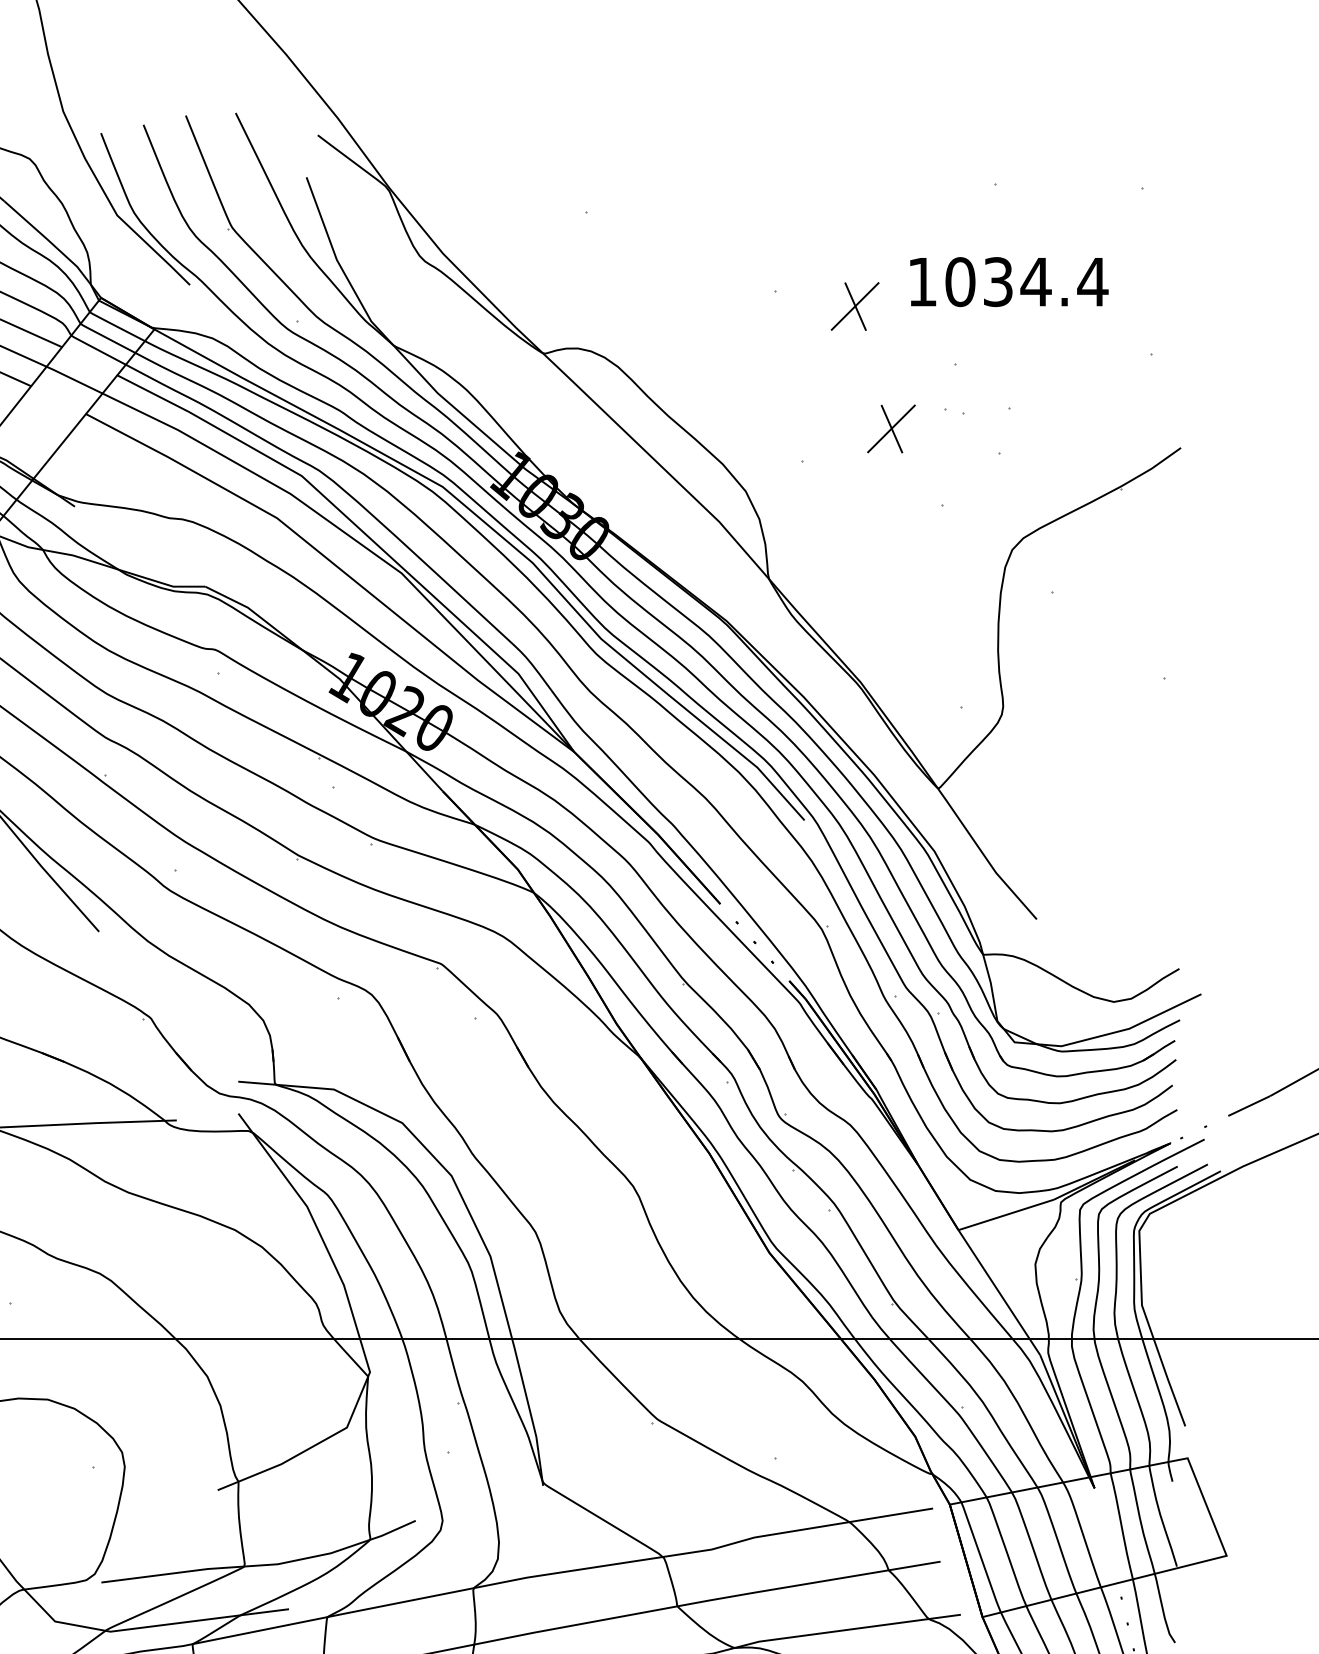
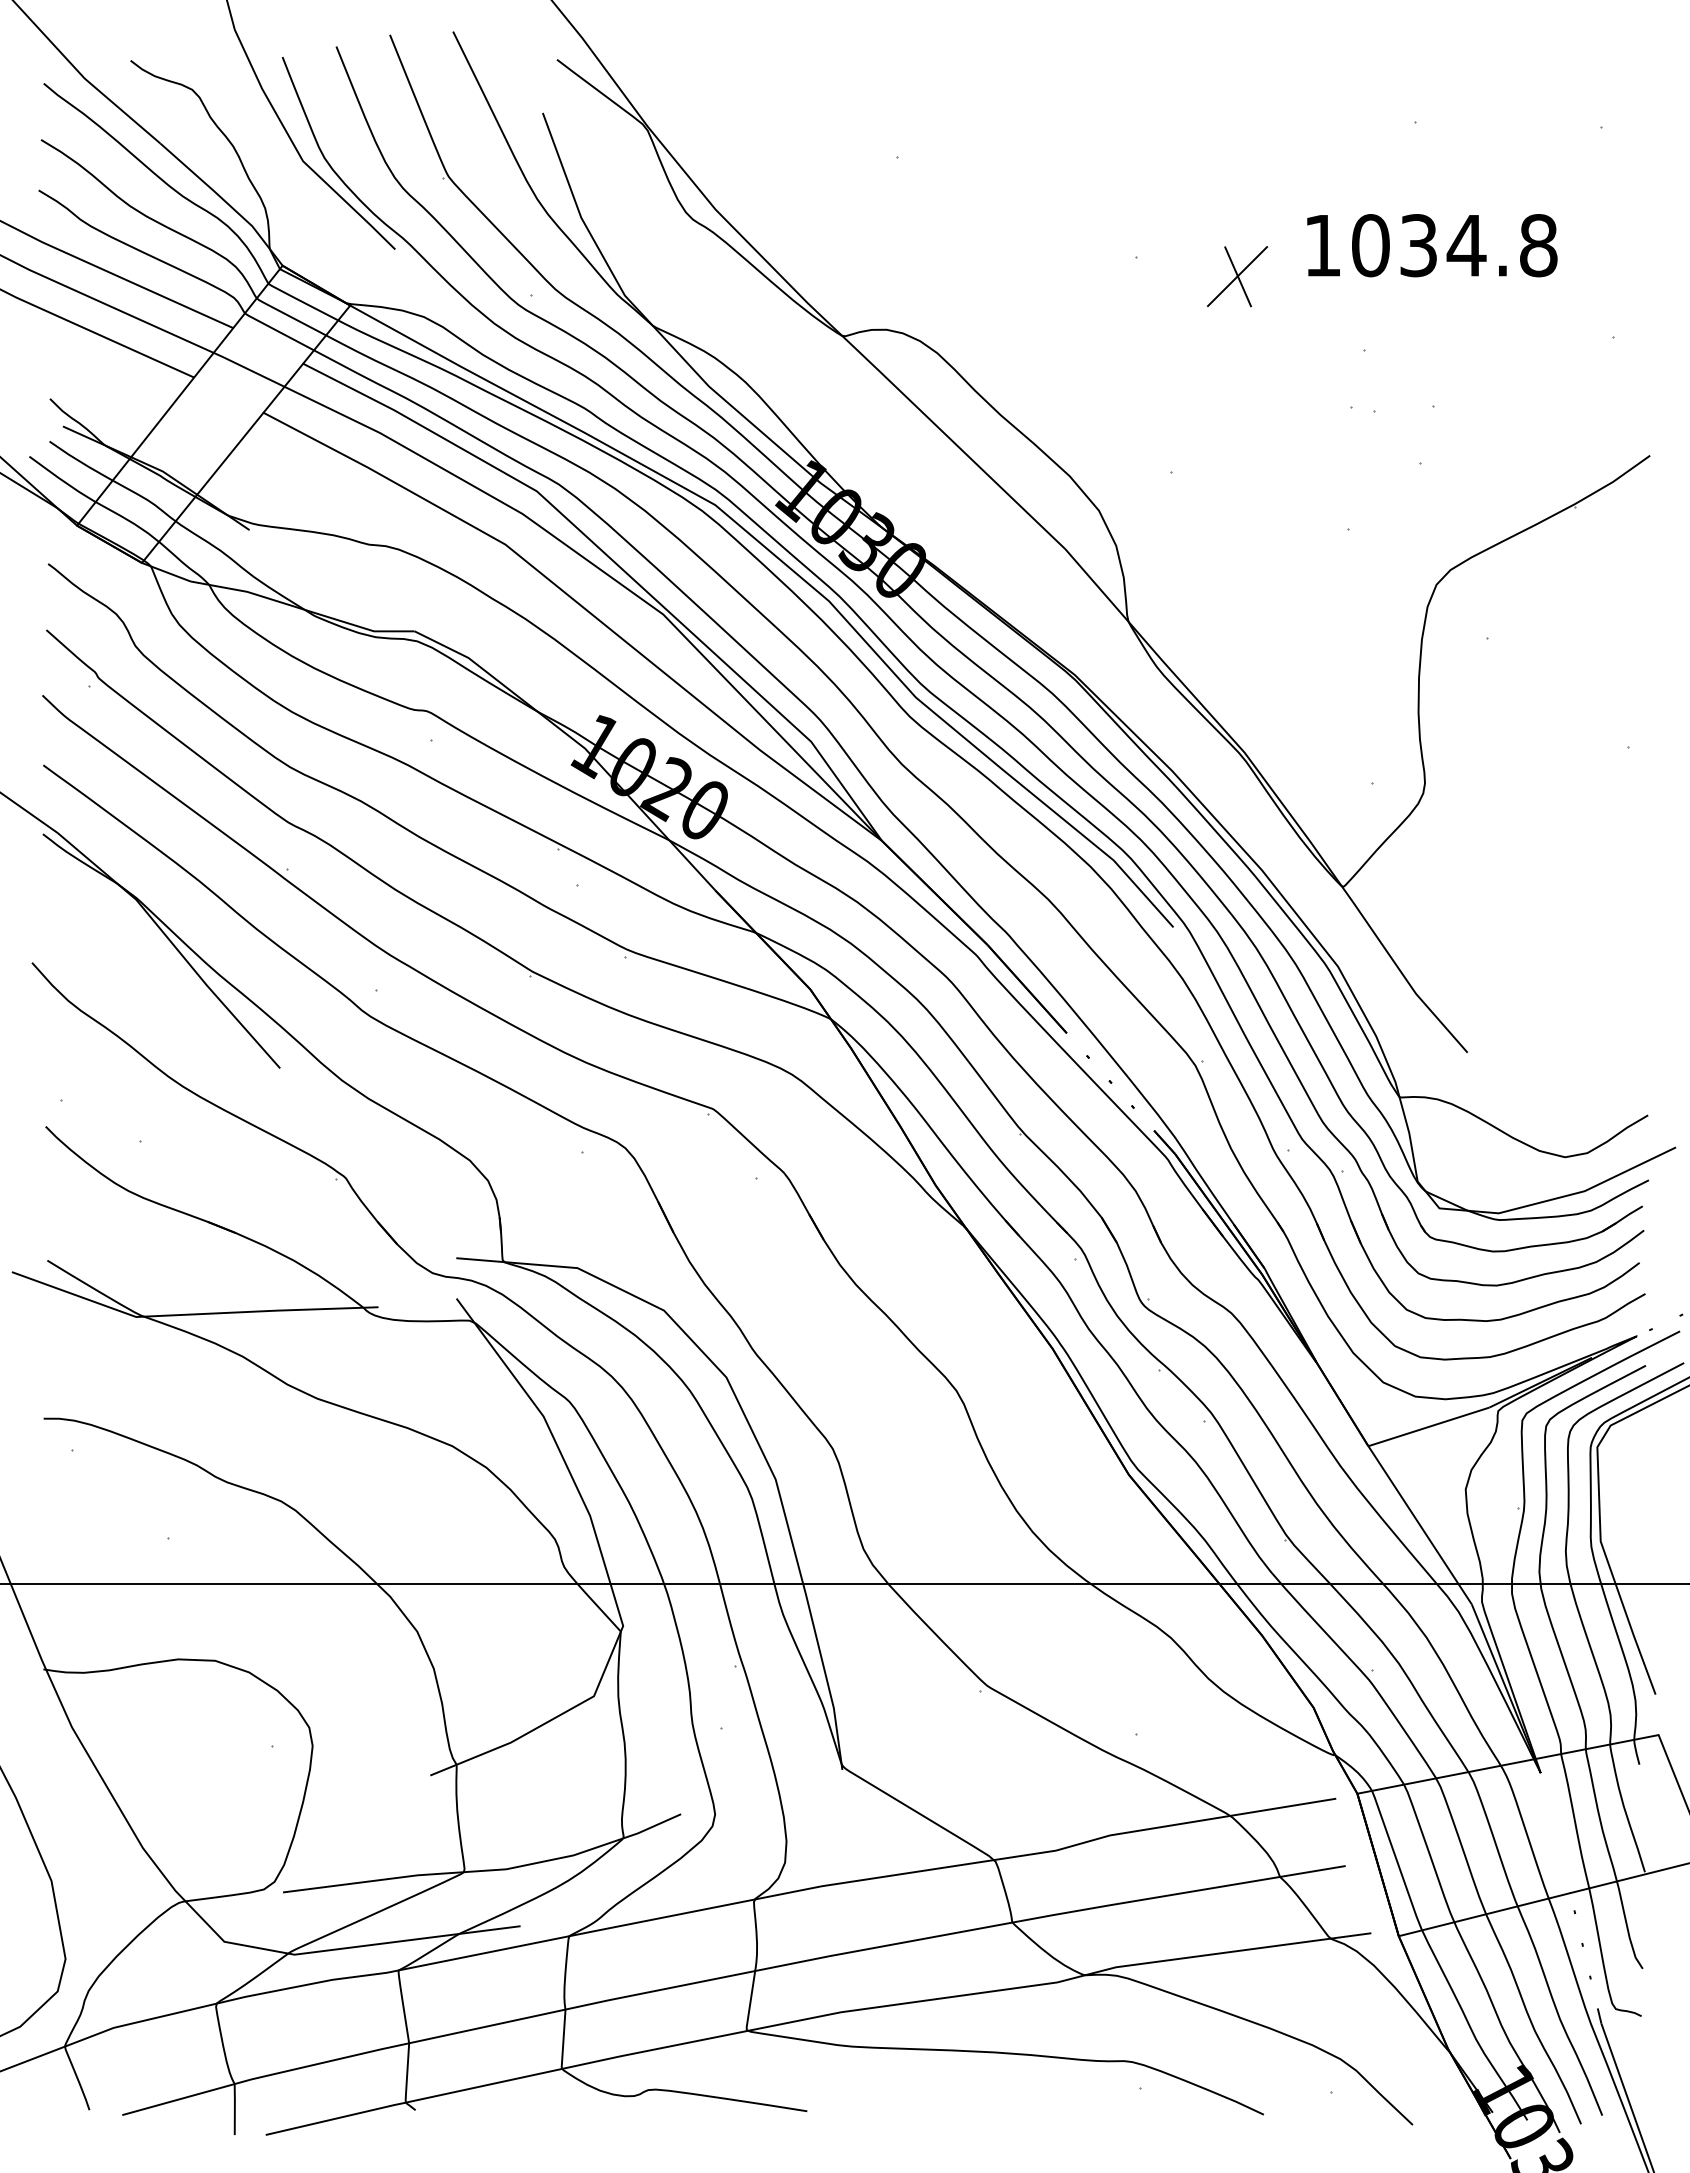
text: (1092, 281) -> (1538, 245), 1034.4 -> 1034.8
part: (891, 428) -> (1283, 431), removed

